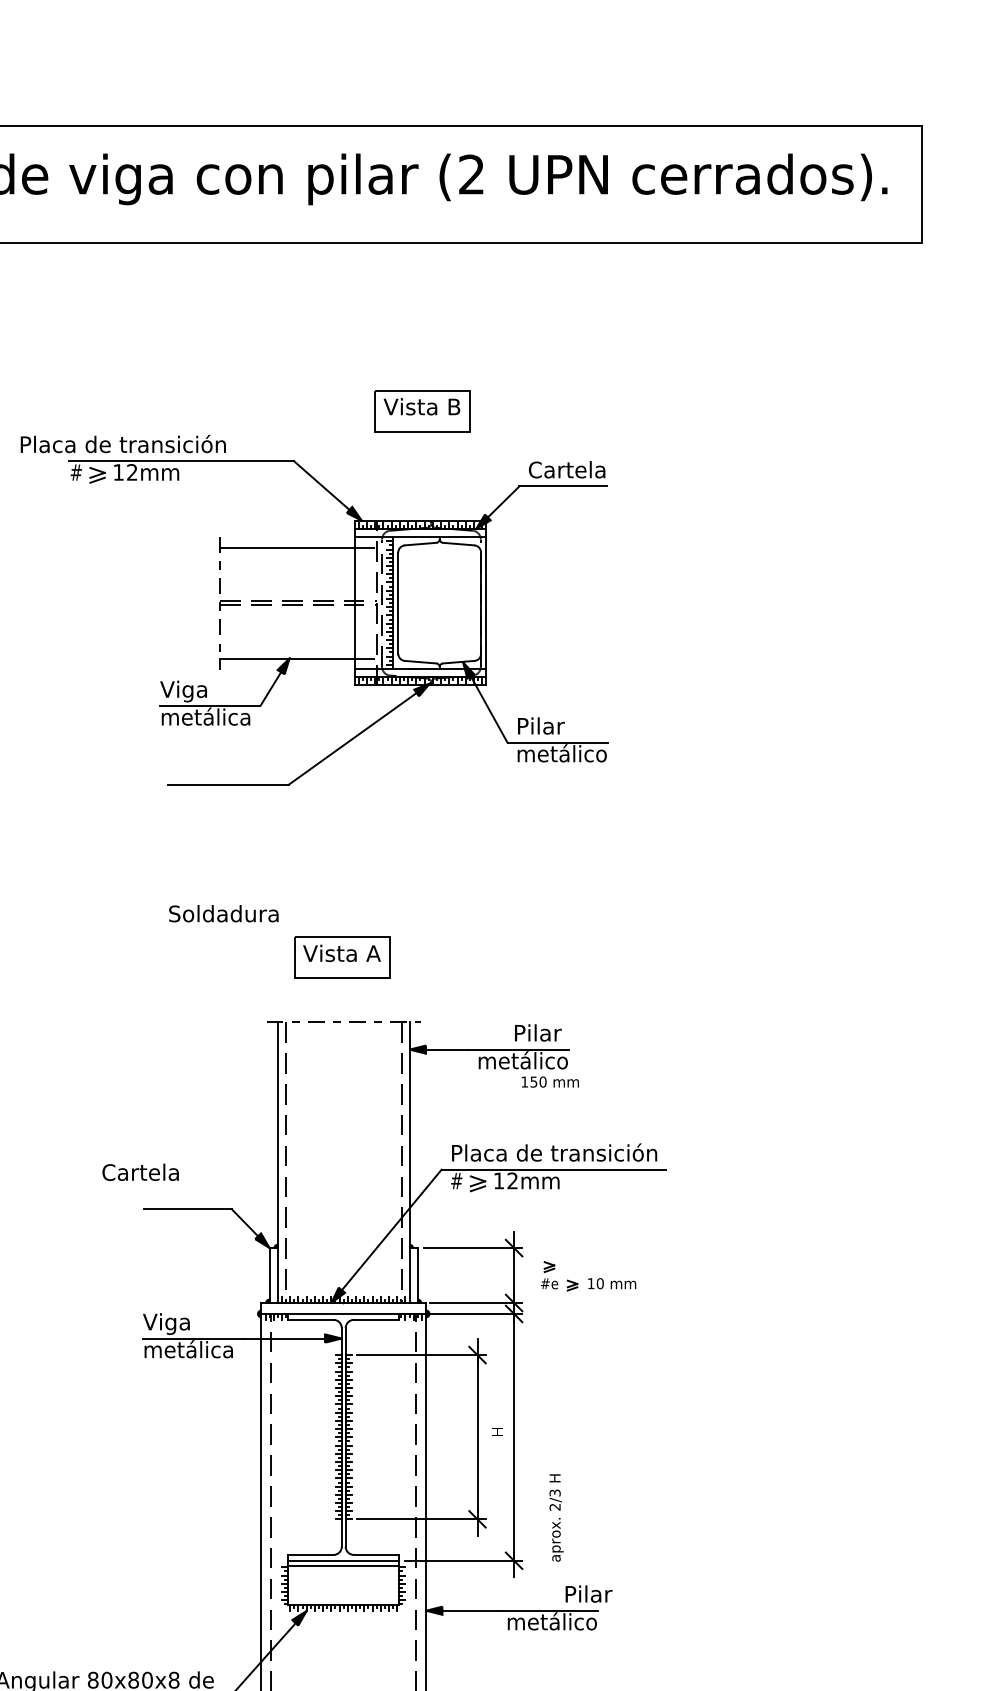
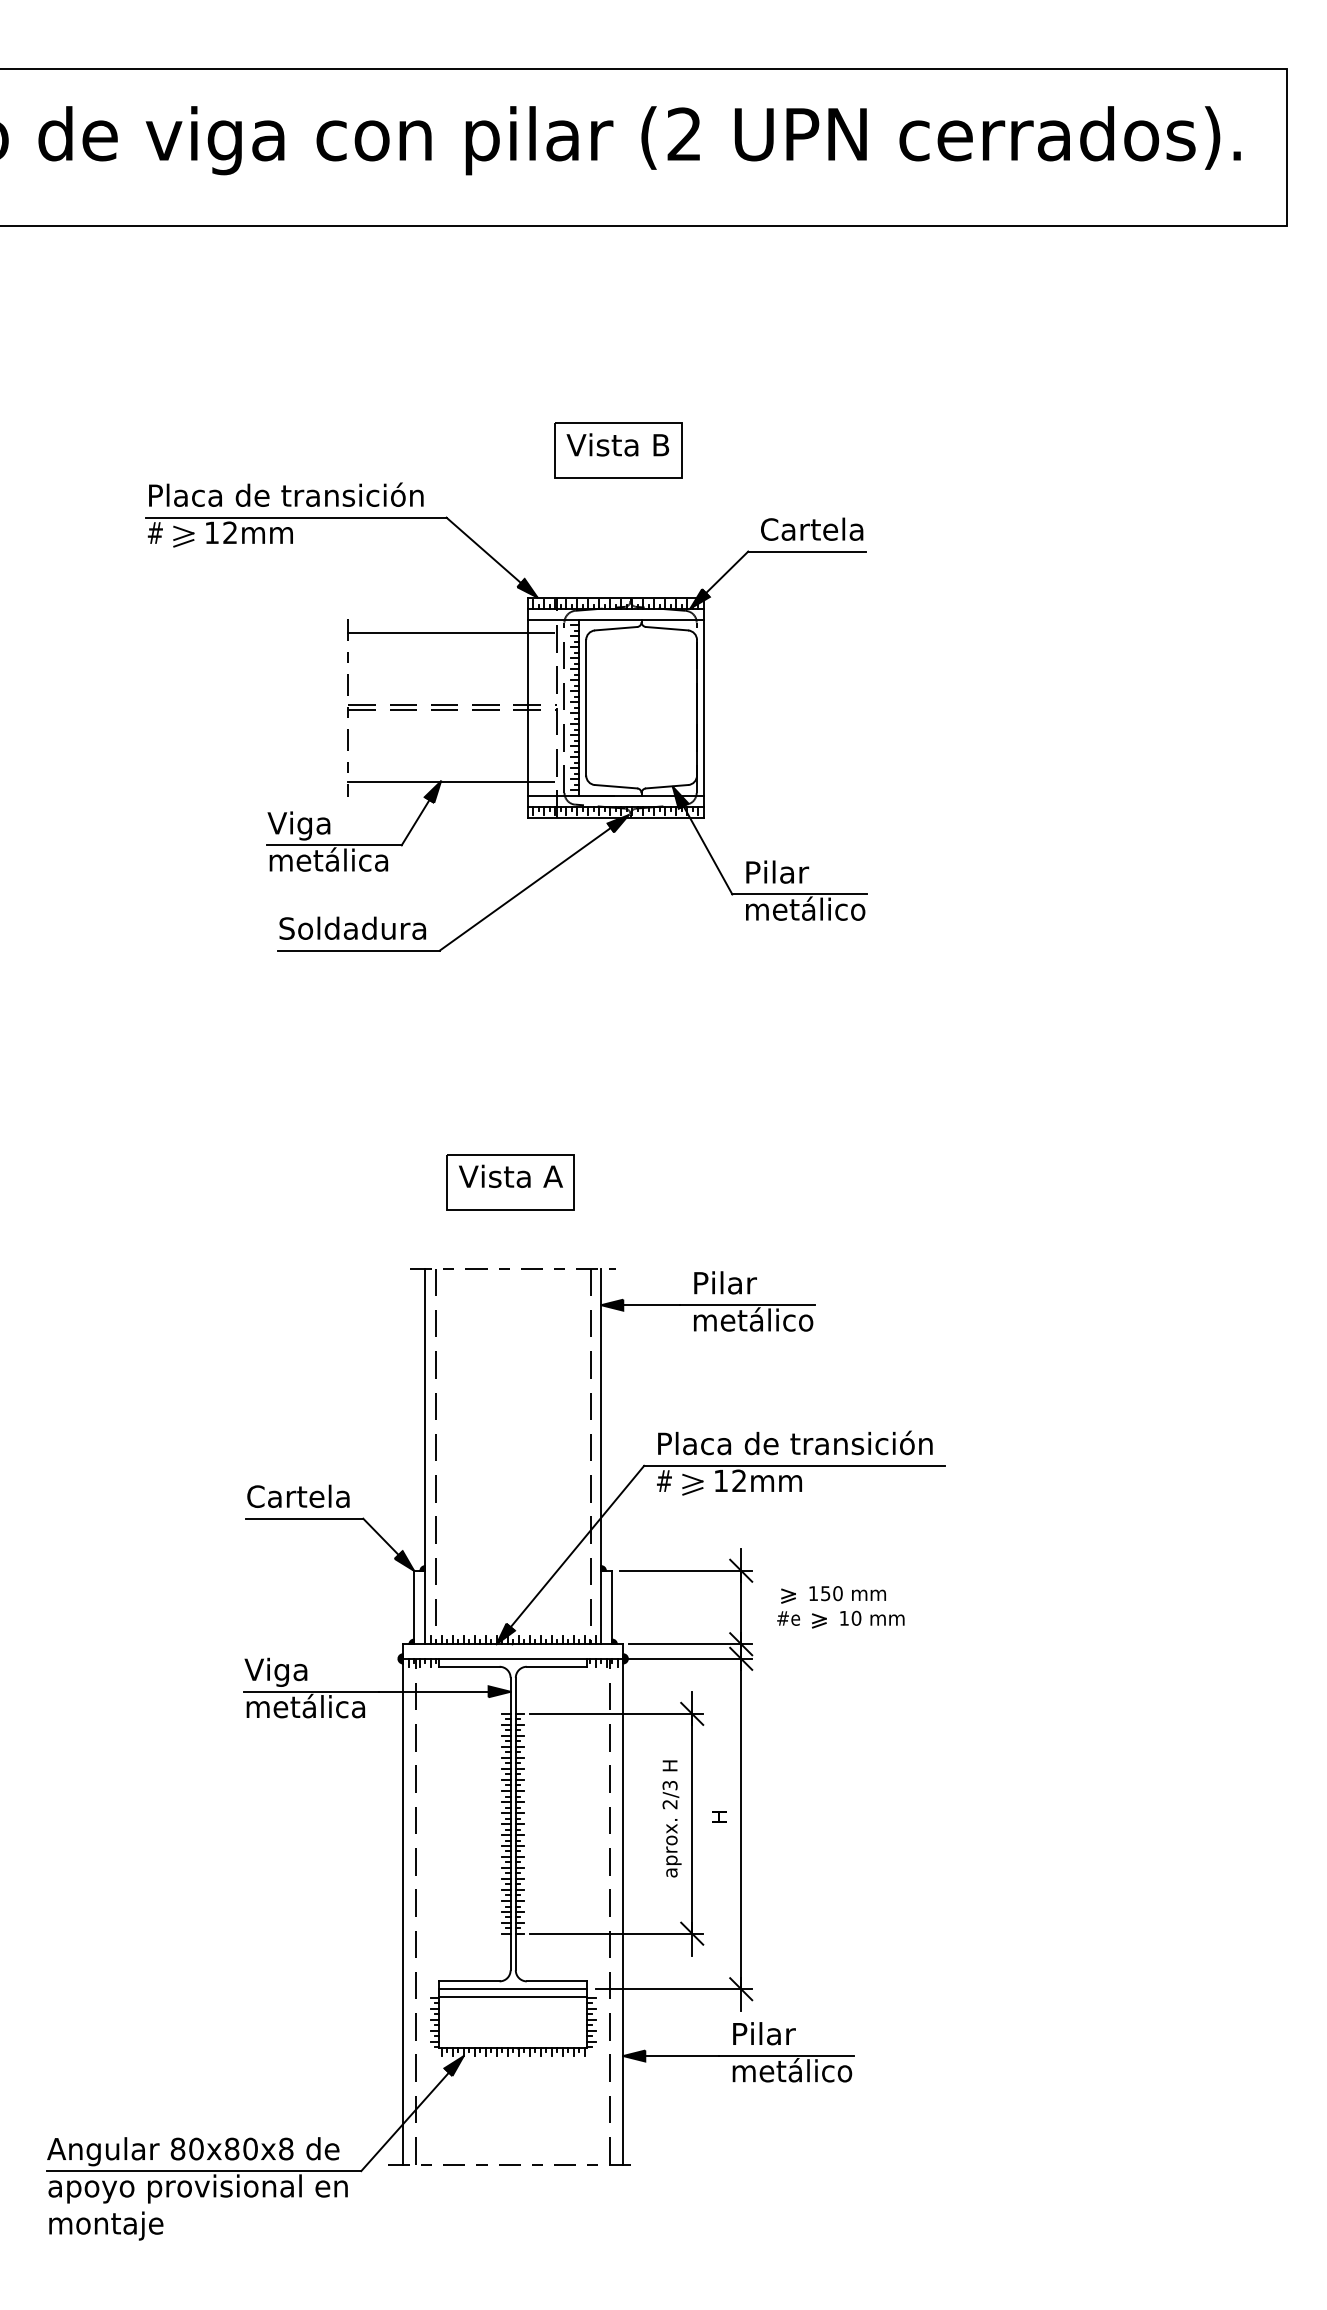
text: (123, 443) -> (286, 494), moved
text: (223, 913) -> (352, 927), moved
text: (538, 1032) -> (725, 1282), moved
text: (550, 1082) -> (847, 1593), moved
text: (140, 1171) -> (298, 1495), moved
text: (556, 1517) -> (671, 1818), moved
text: (589, 1593) -> (764, 2033), moved

